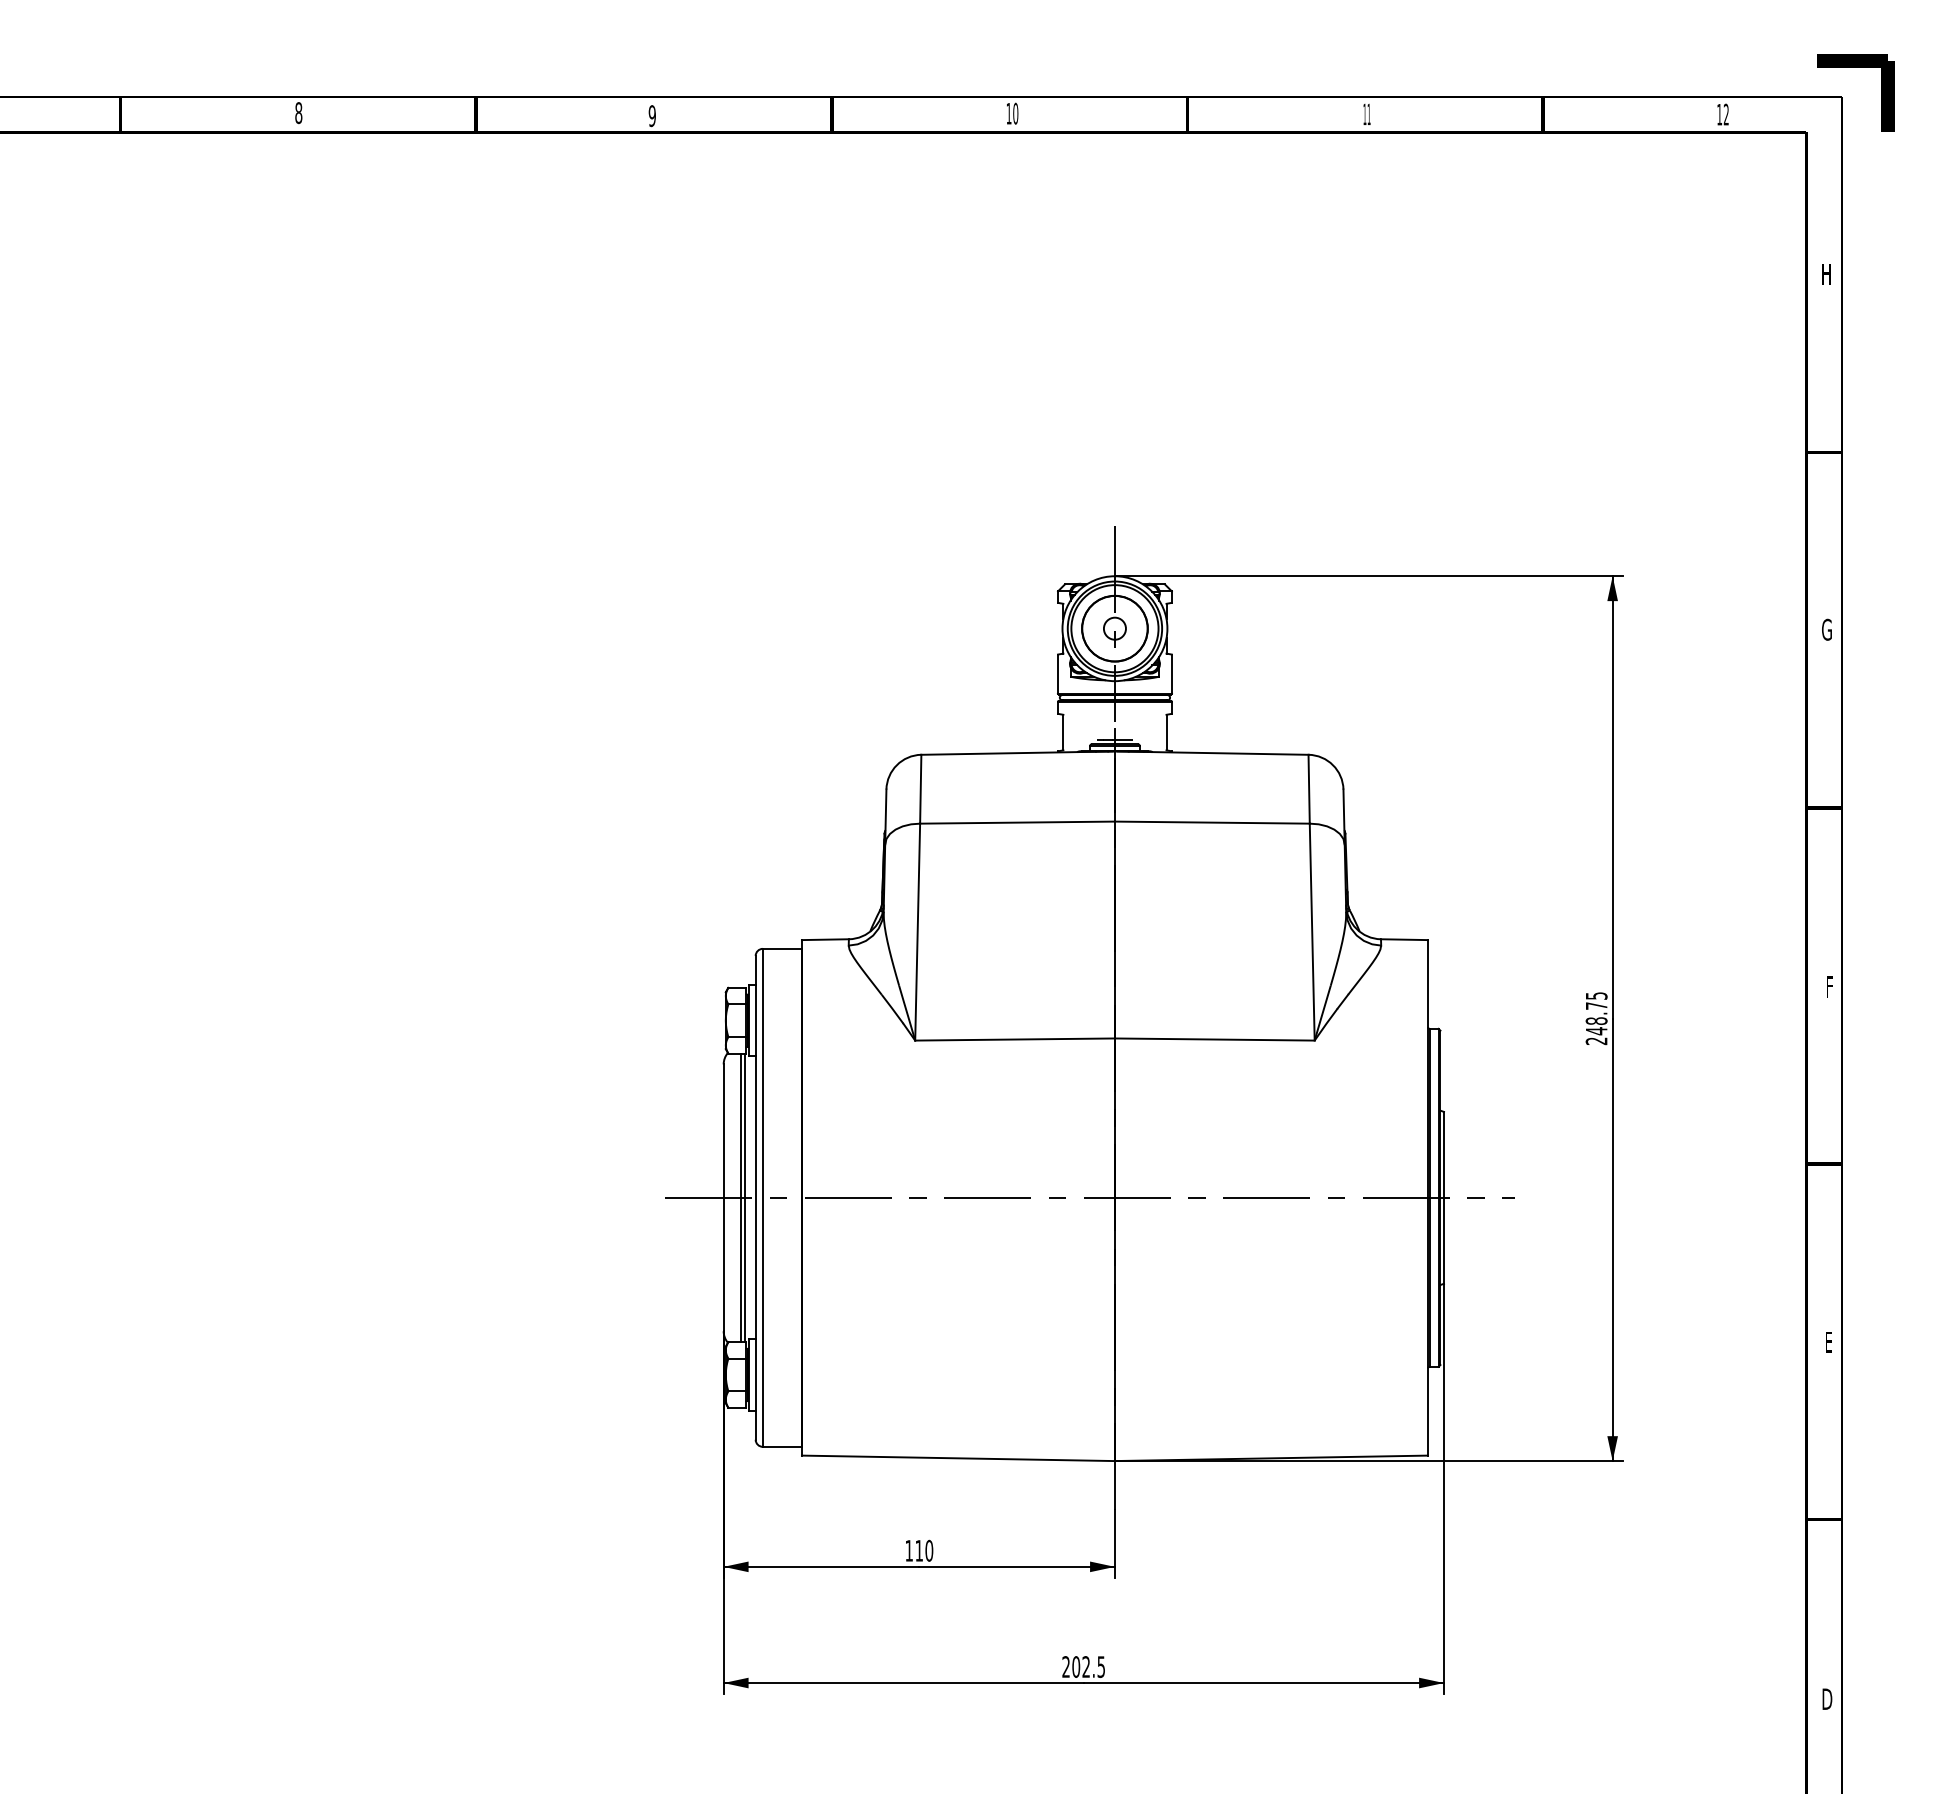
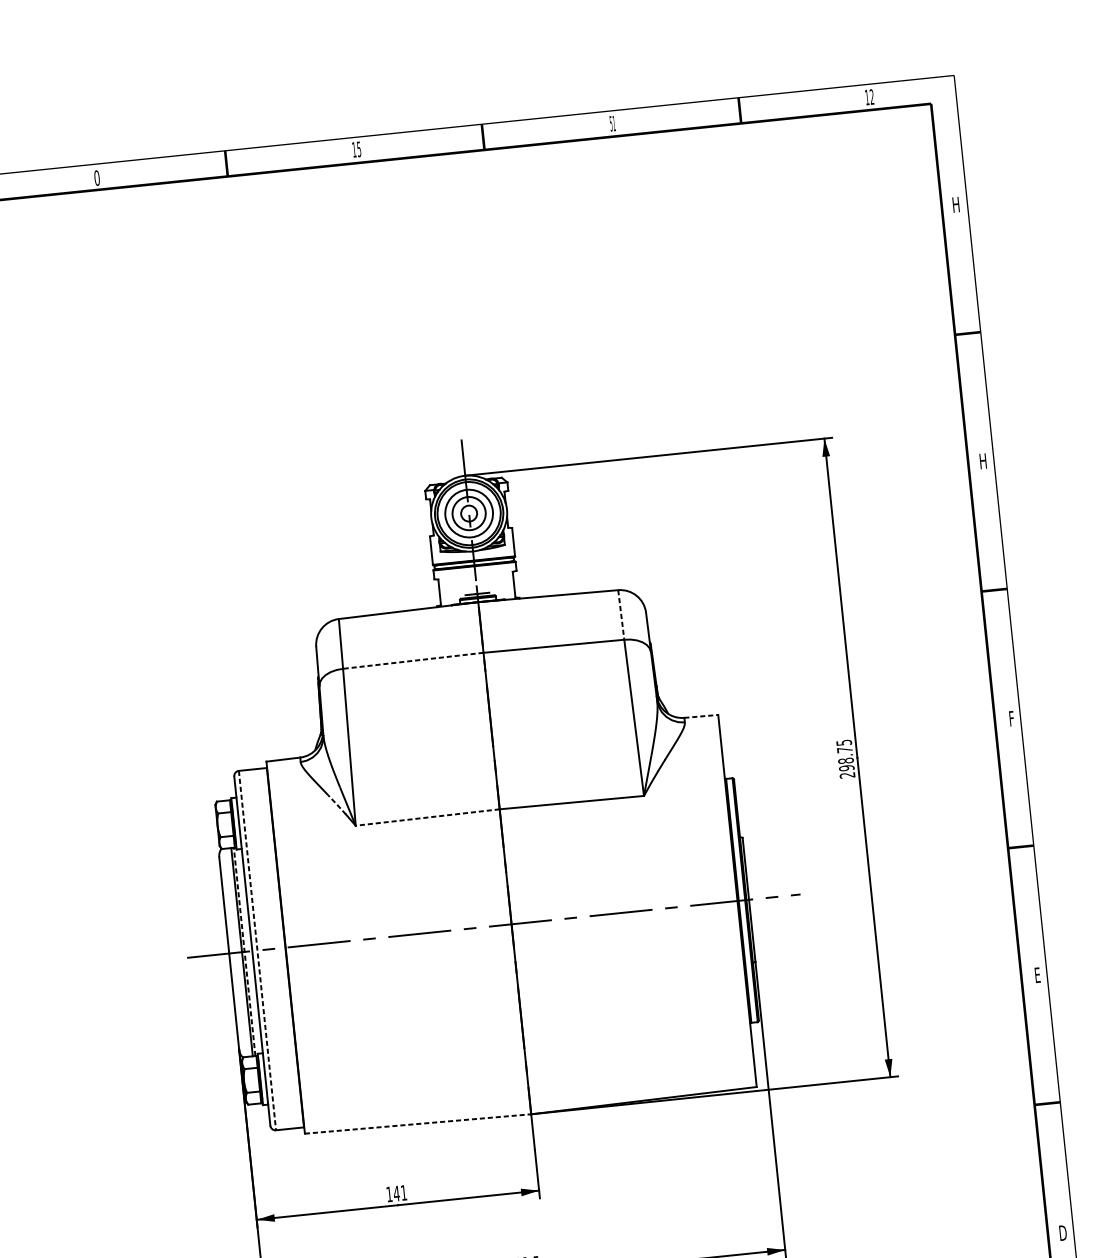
part: (1855, 67) -> (961, 53), removed
text: (1015, 113) -> (358, 149), 10 -> 15
text: (1364, 114) -> (610, 123), 11 -> 51
text: (651, 116) -> (96, 178), 9 -> 0
circle: (1114, 628) -> (468, 513), size x0.7
text: (1826, 629) -> (982, 461), G -> H
line: (1309, 789) -> (621, 615), solid -> dashed
line: (1017, 822) -> (413, 660), solid -> dashed
line: (1405, 939) -> (702, 716), solid -> dashed
line: (892, 1008) -> (336, 804), solid -> dashed
text: (1596, 1031) -> (846, 768), 248.75 -> 298.75
line: (1015, 1039) -> (428, 817), solid -> dashed
line: (745, 1197) -> (244, 951), solid -> dashed
line: (762, 1197) -> (257, 950), solid -> dashed
line: (958, 1458) -> (418, 1124), solid -> dashed
text: (924, 1550) -> (400, 1193), 110 -> 141

